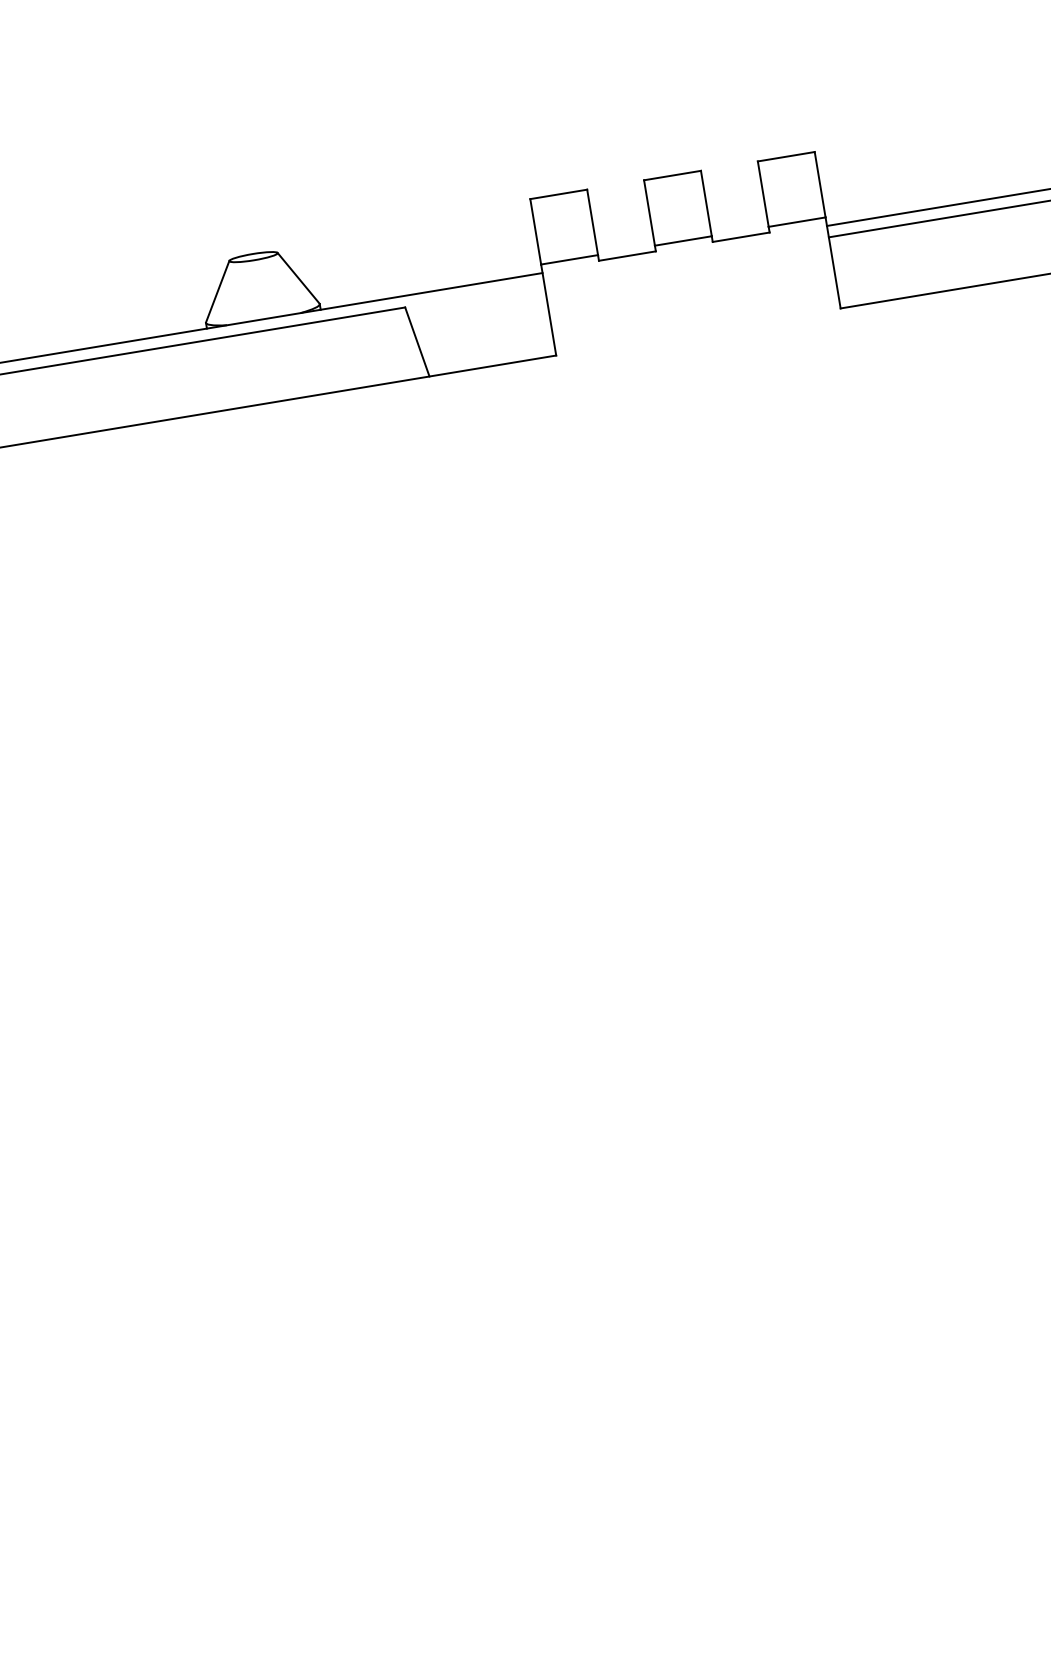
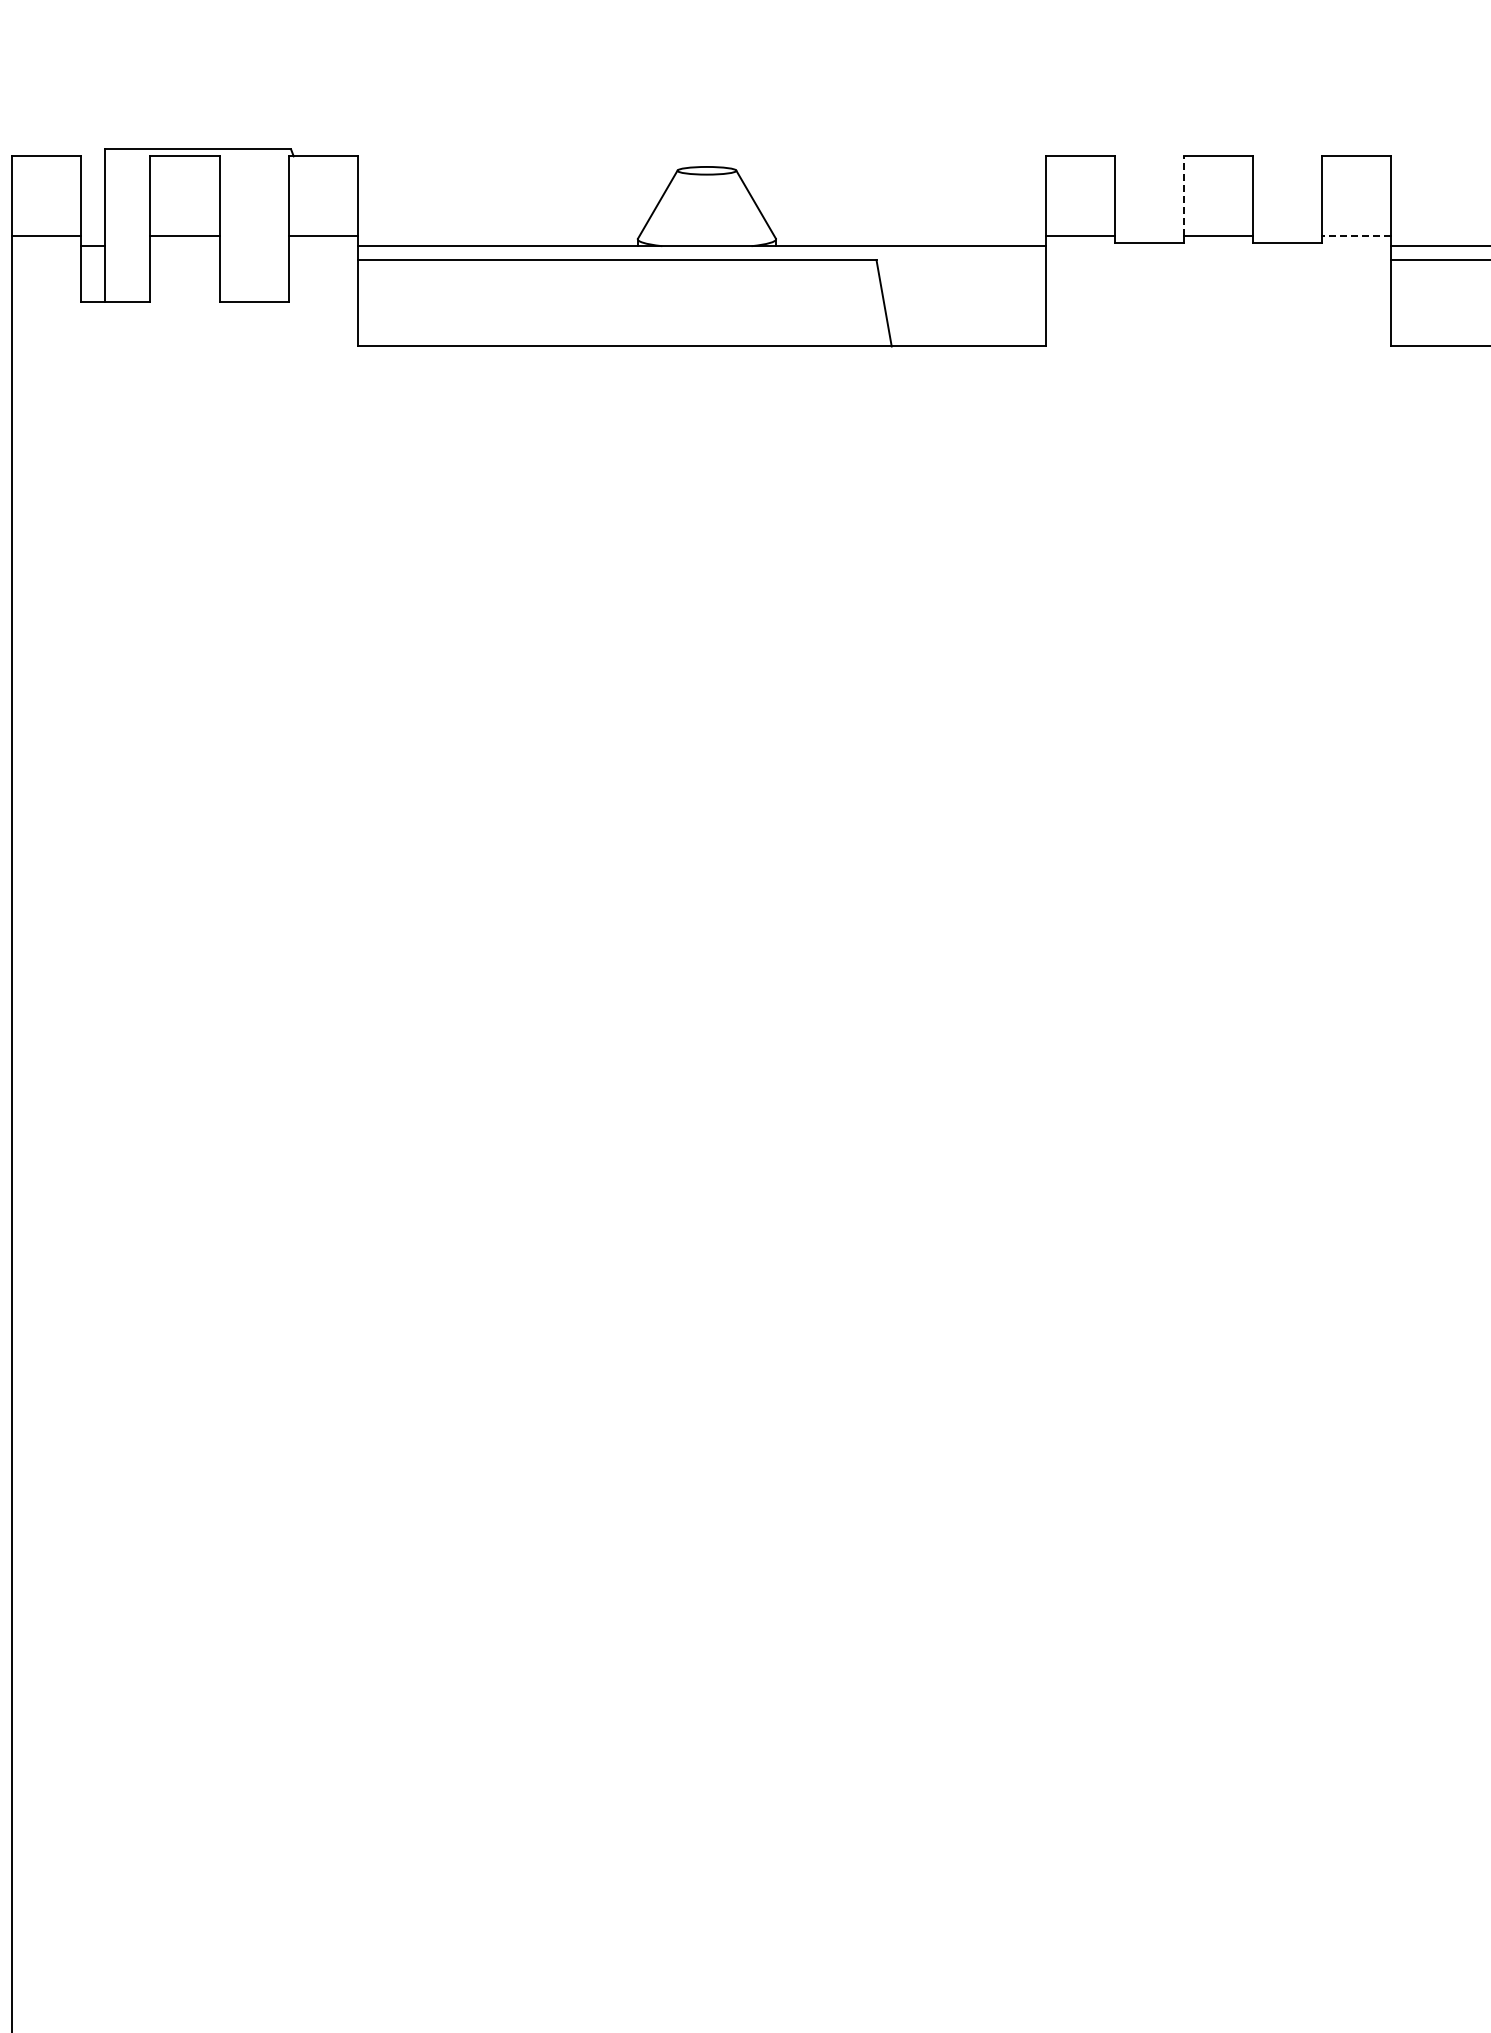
line: (649, 213) -> (1184, 196), solid -> dashed
line: (796, 221) -> (1356, 235), solid -> dashed

